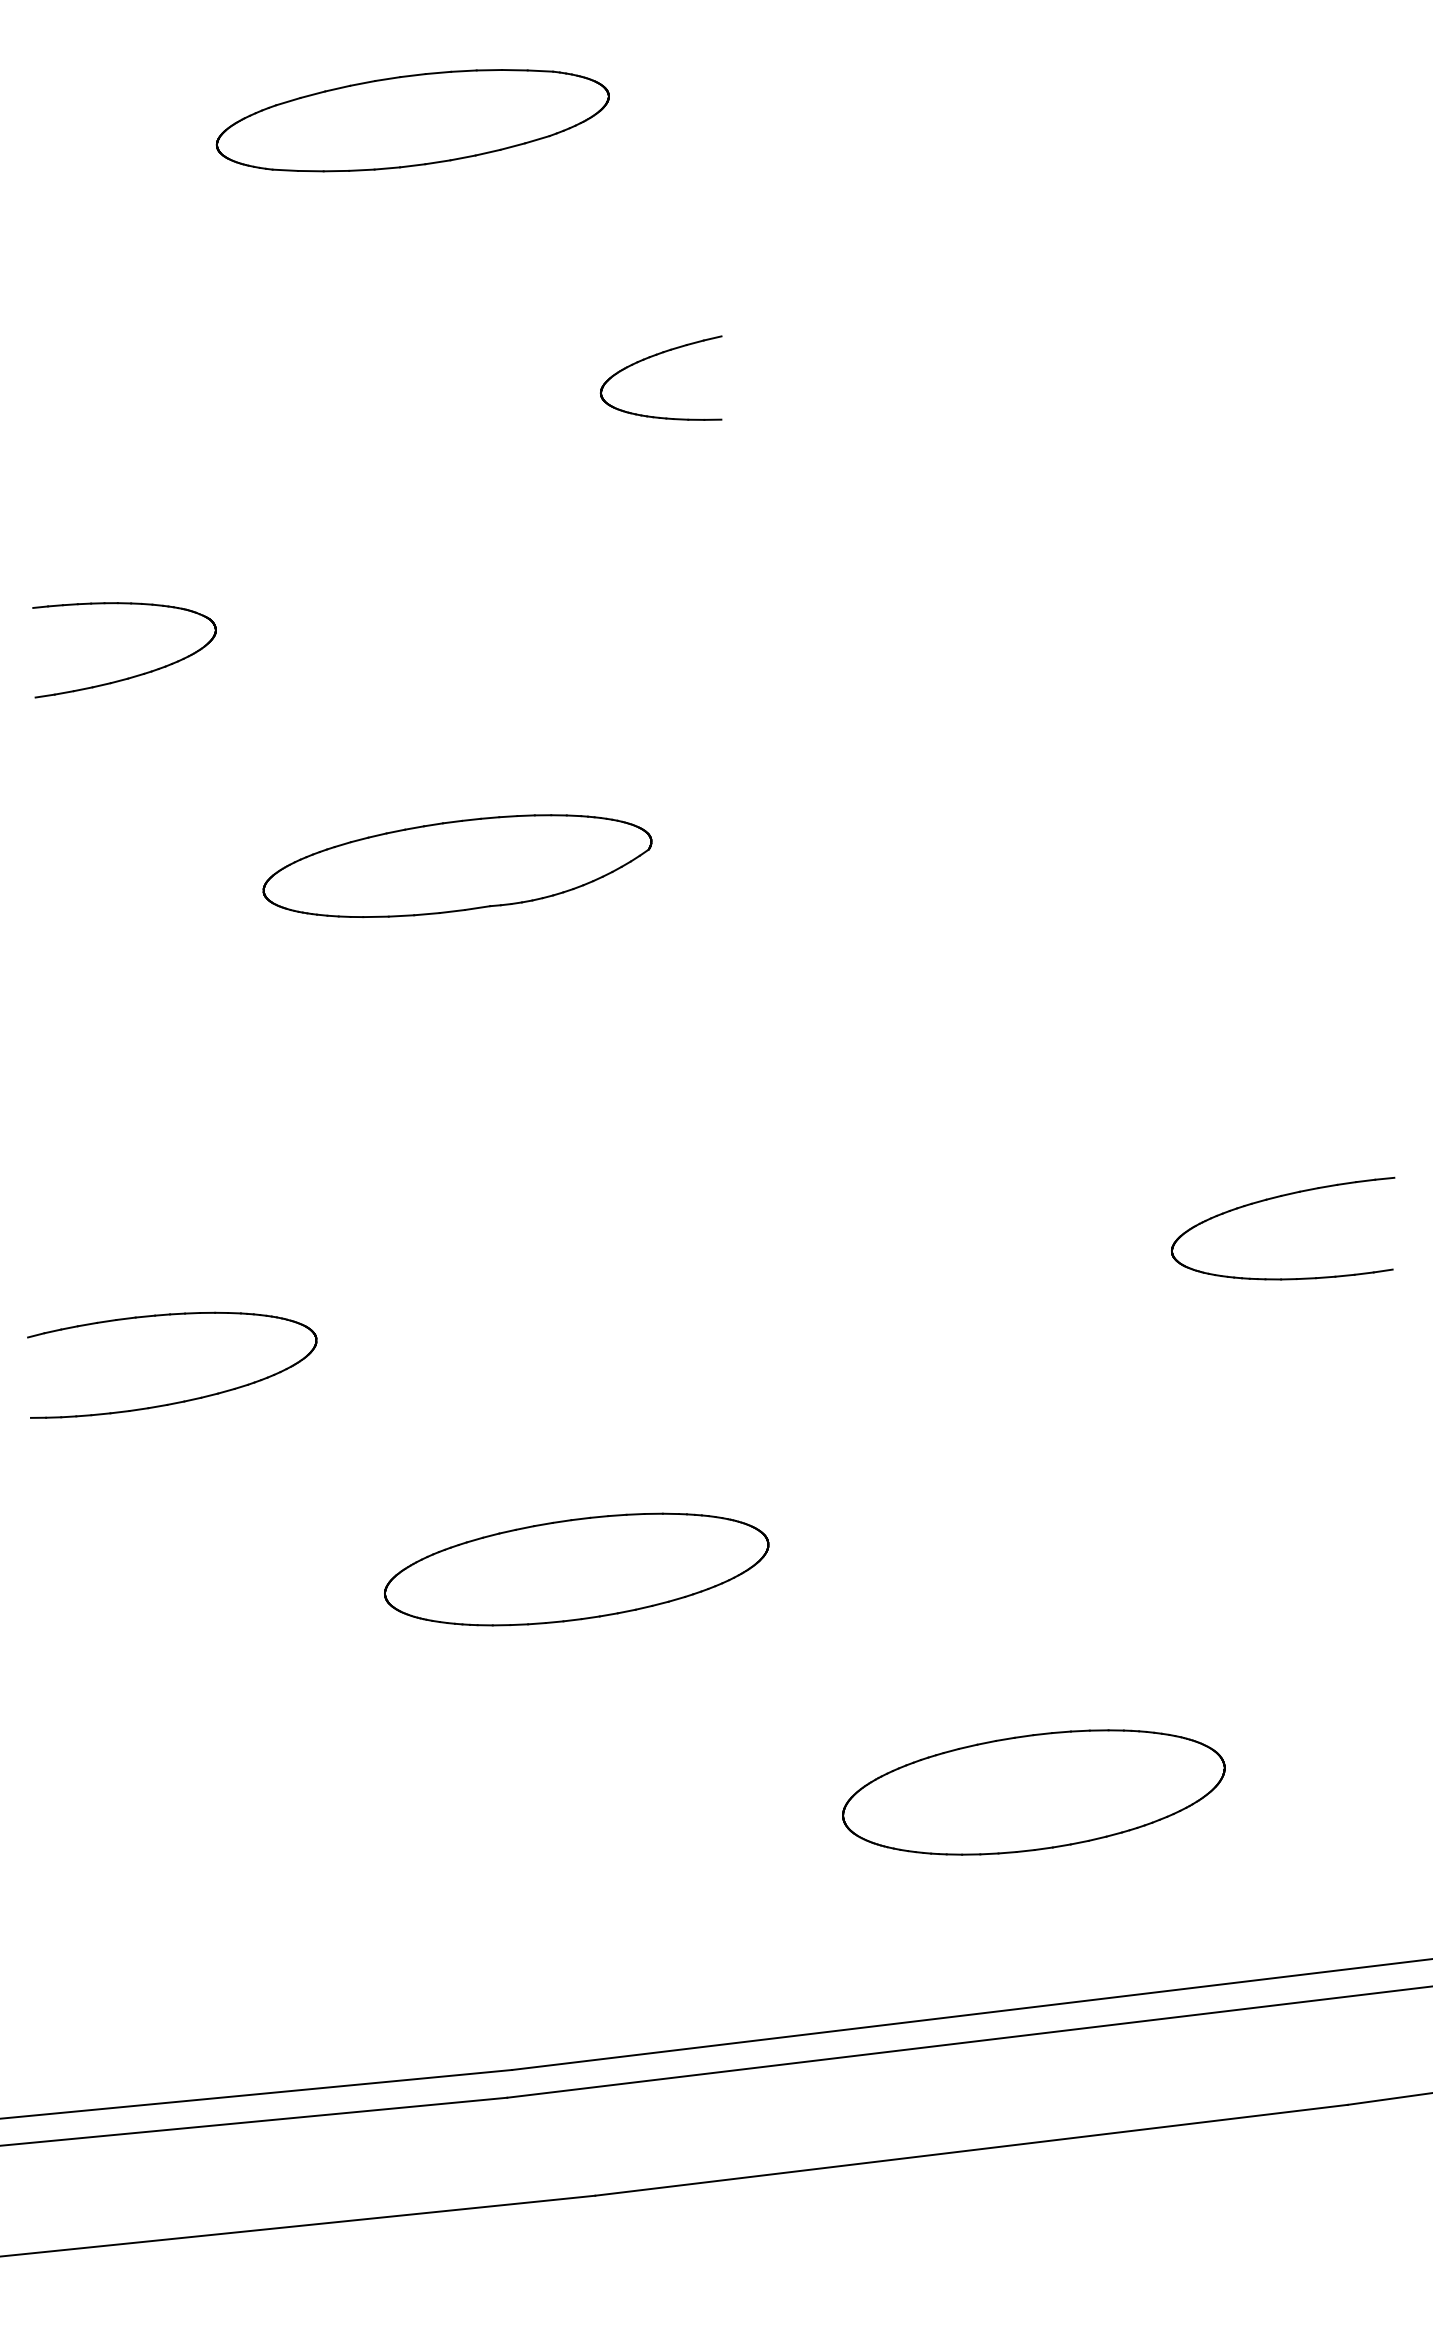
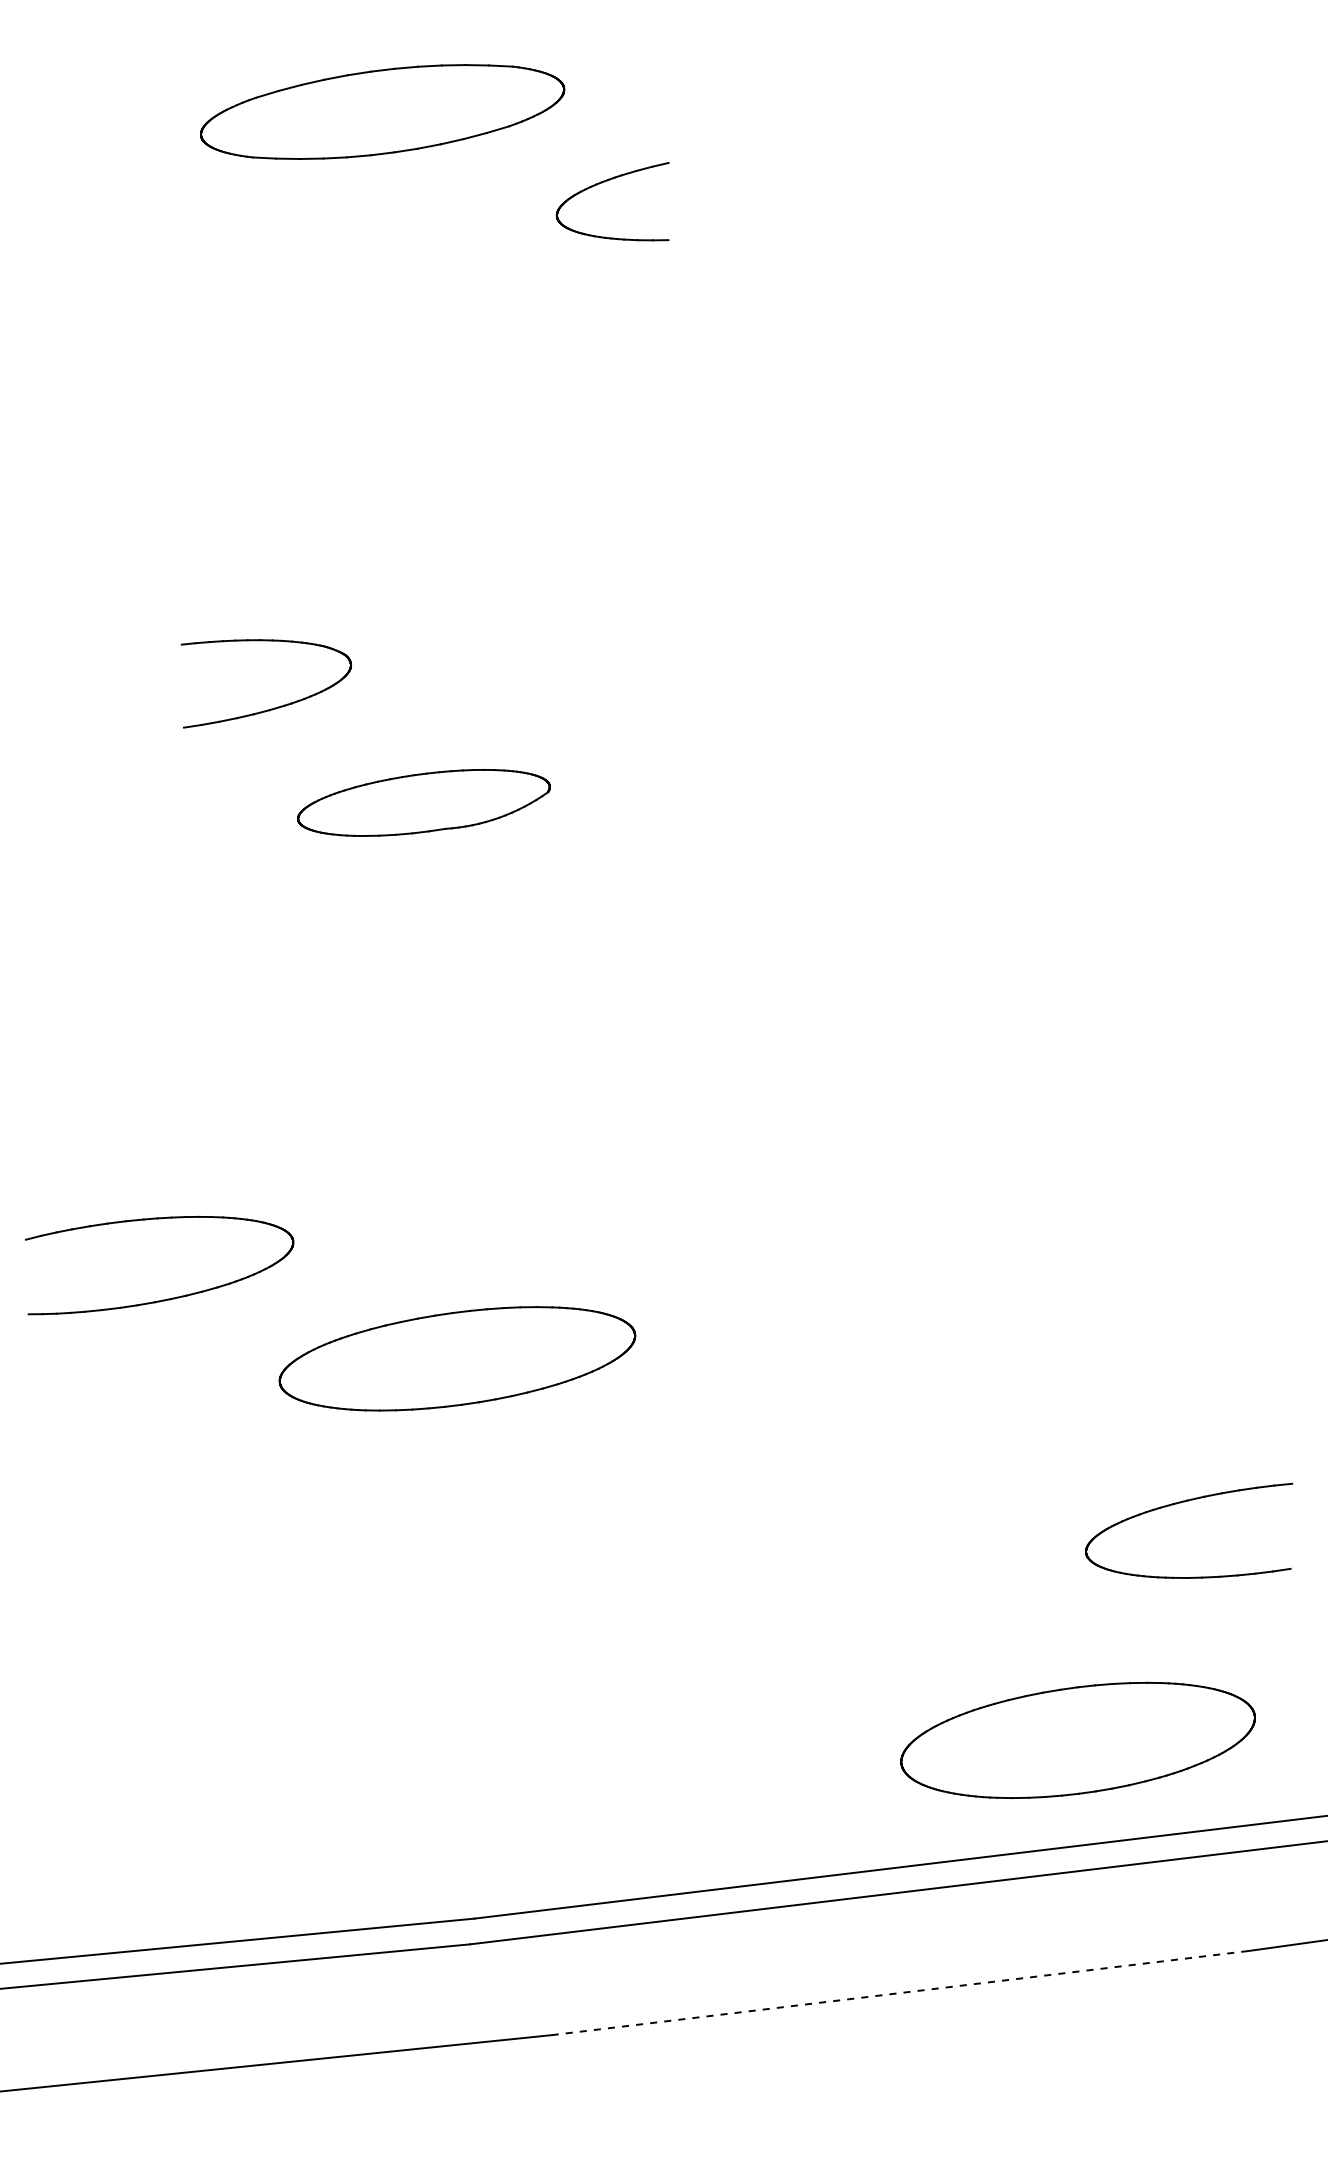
part: (650, 358) -> (602, 183), moved
part: (133, 675) -> (274, 707), moved
part: (457, 865) -> (423, 802), size x0.7
part: (1278, 1198) -> (1184, 1502), moved
part: (576, 1569) -> (457, 1358), moved
part: (1033, 1791) -> (1077, 1739), moved
line: (971, 2149) -> (900, 1992), solid -> dashed

